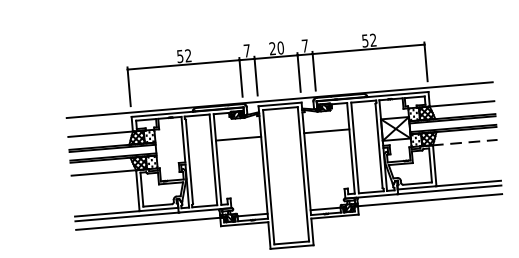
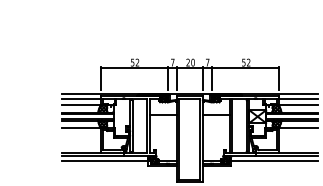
line: (461, 94) -> (298, 99), added
line: (98, 125) -> (80, 99), added
line: (465, 142) -> (298, 128), dashed -> solid

